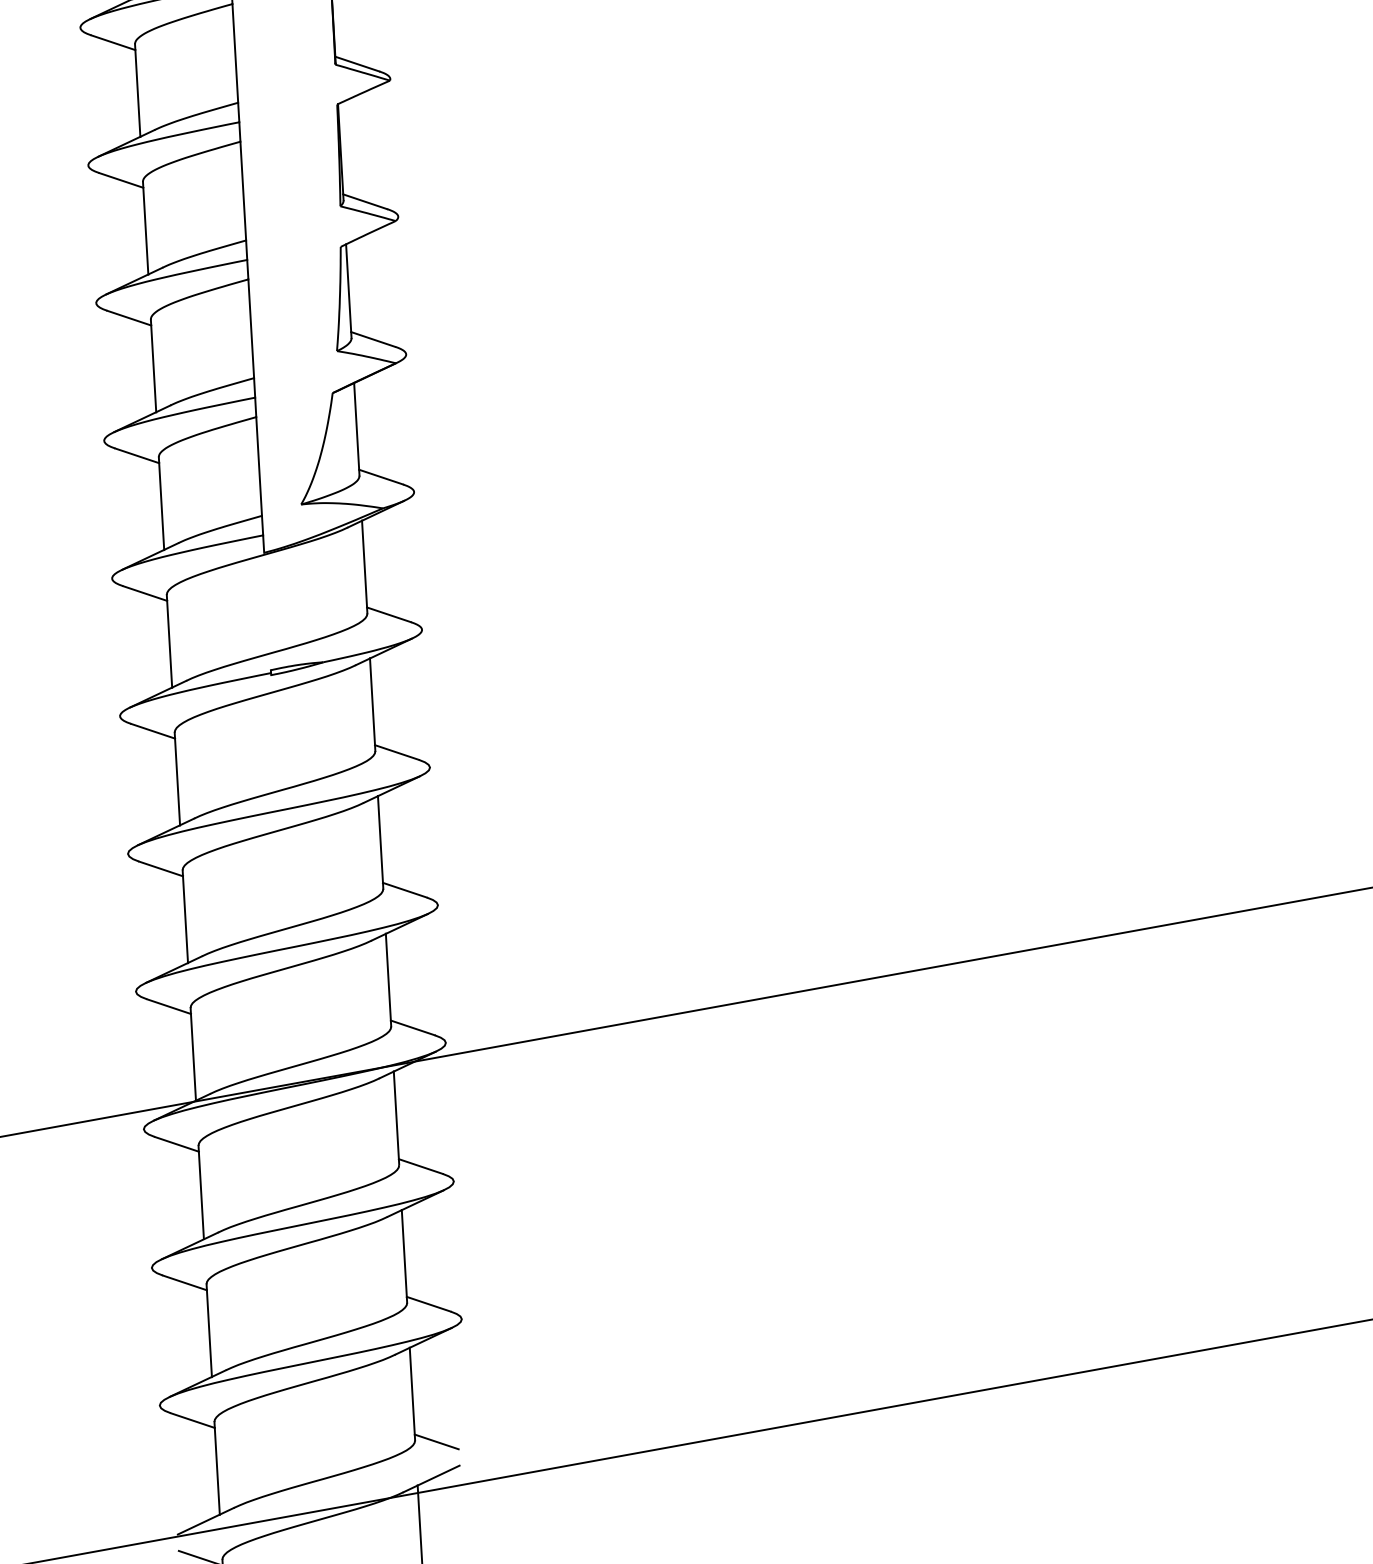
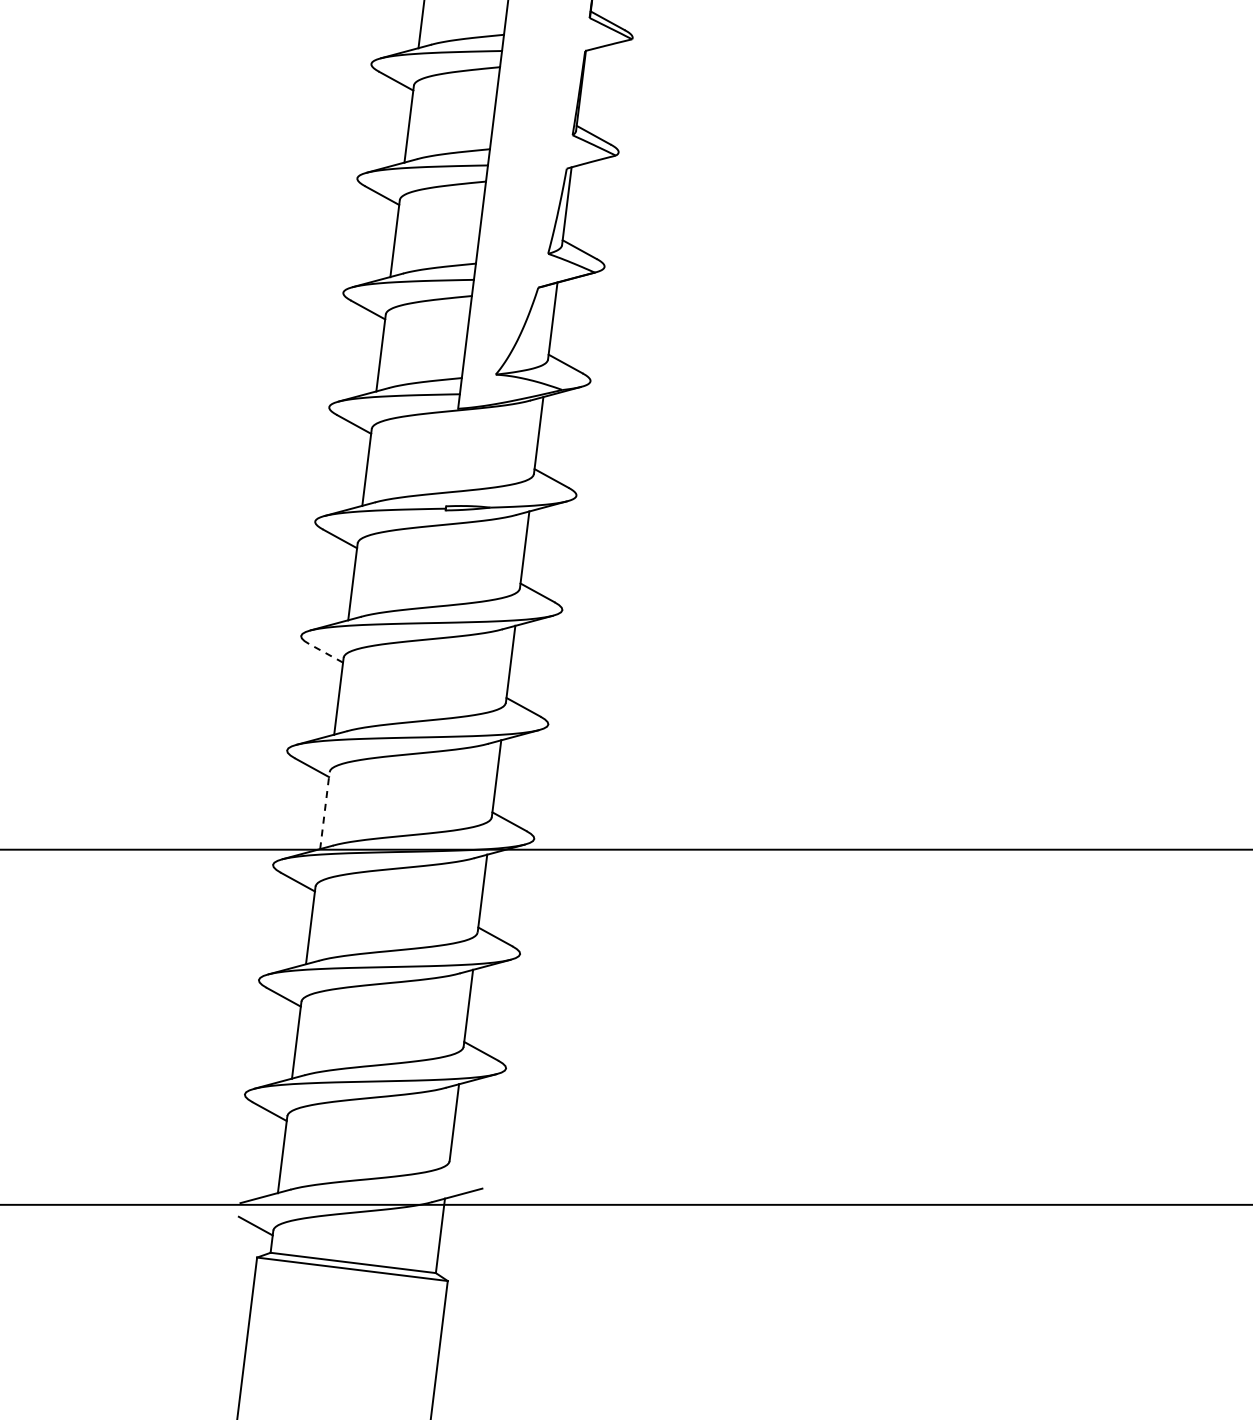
line: (160, 869) -> (325, 653), solid -> dashed
line: (192, 1054) -> (324, 810), solid -> dashed
line: (437, 1441) -> (467, 1165), removed

